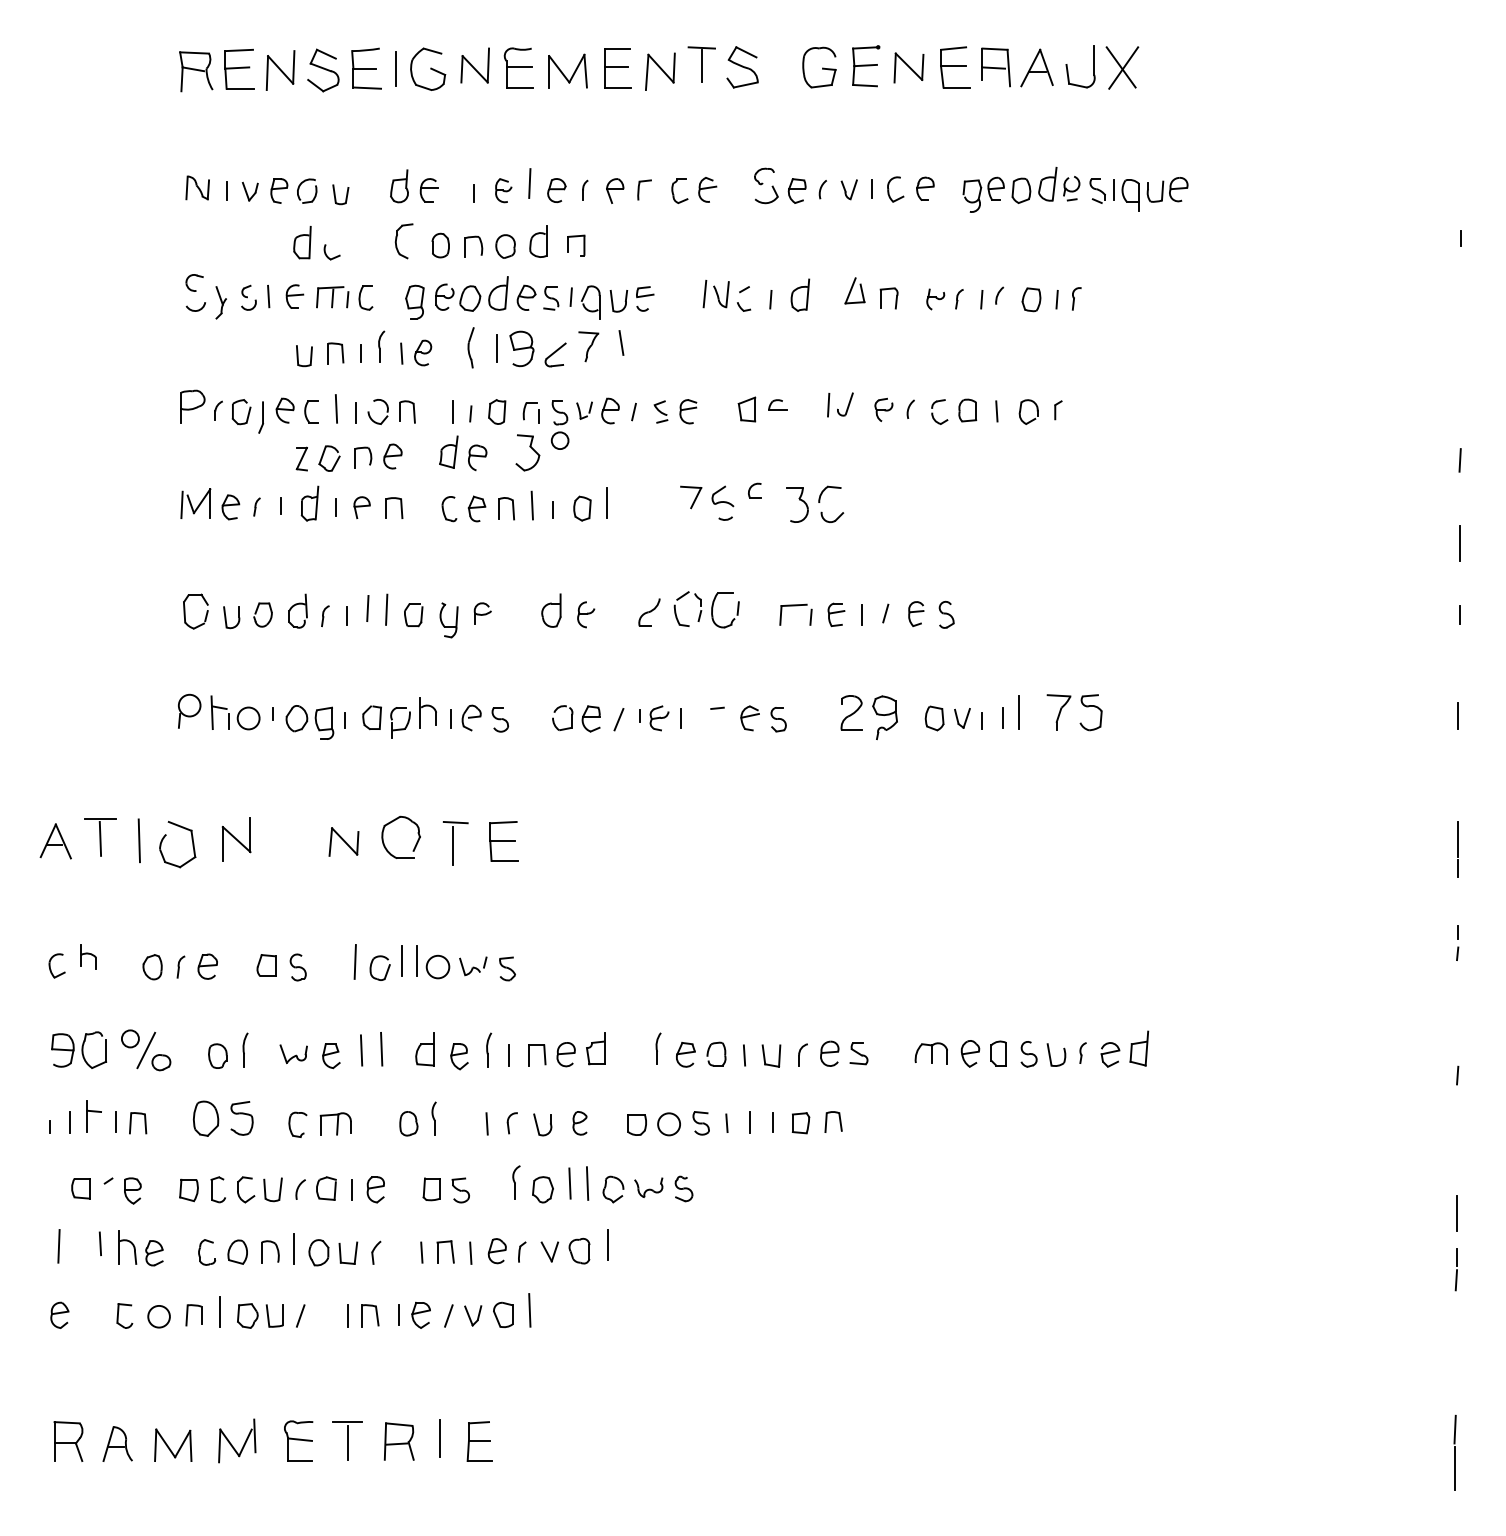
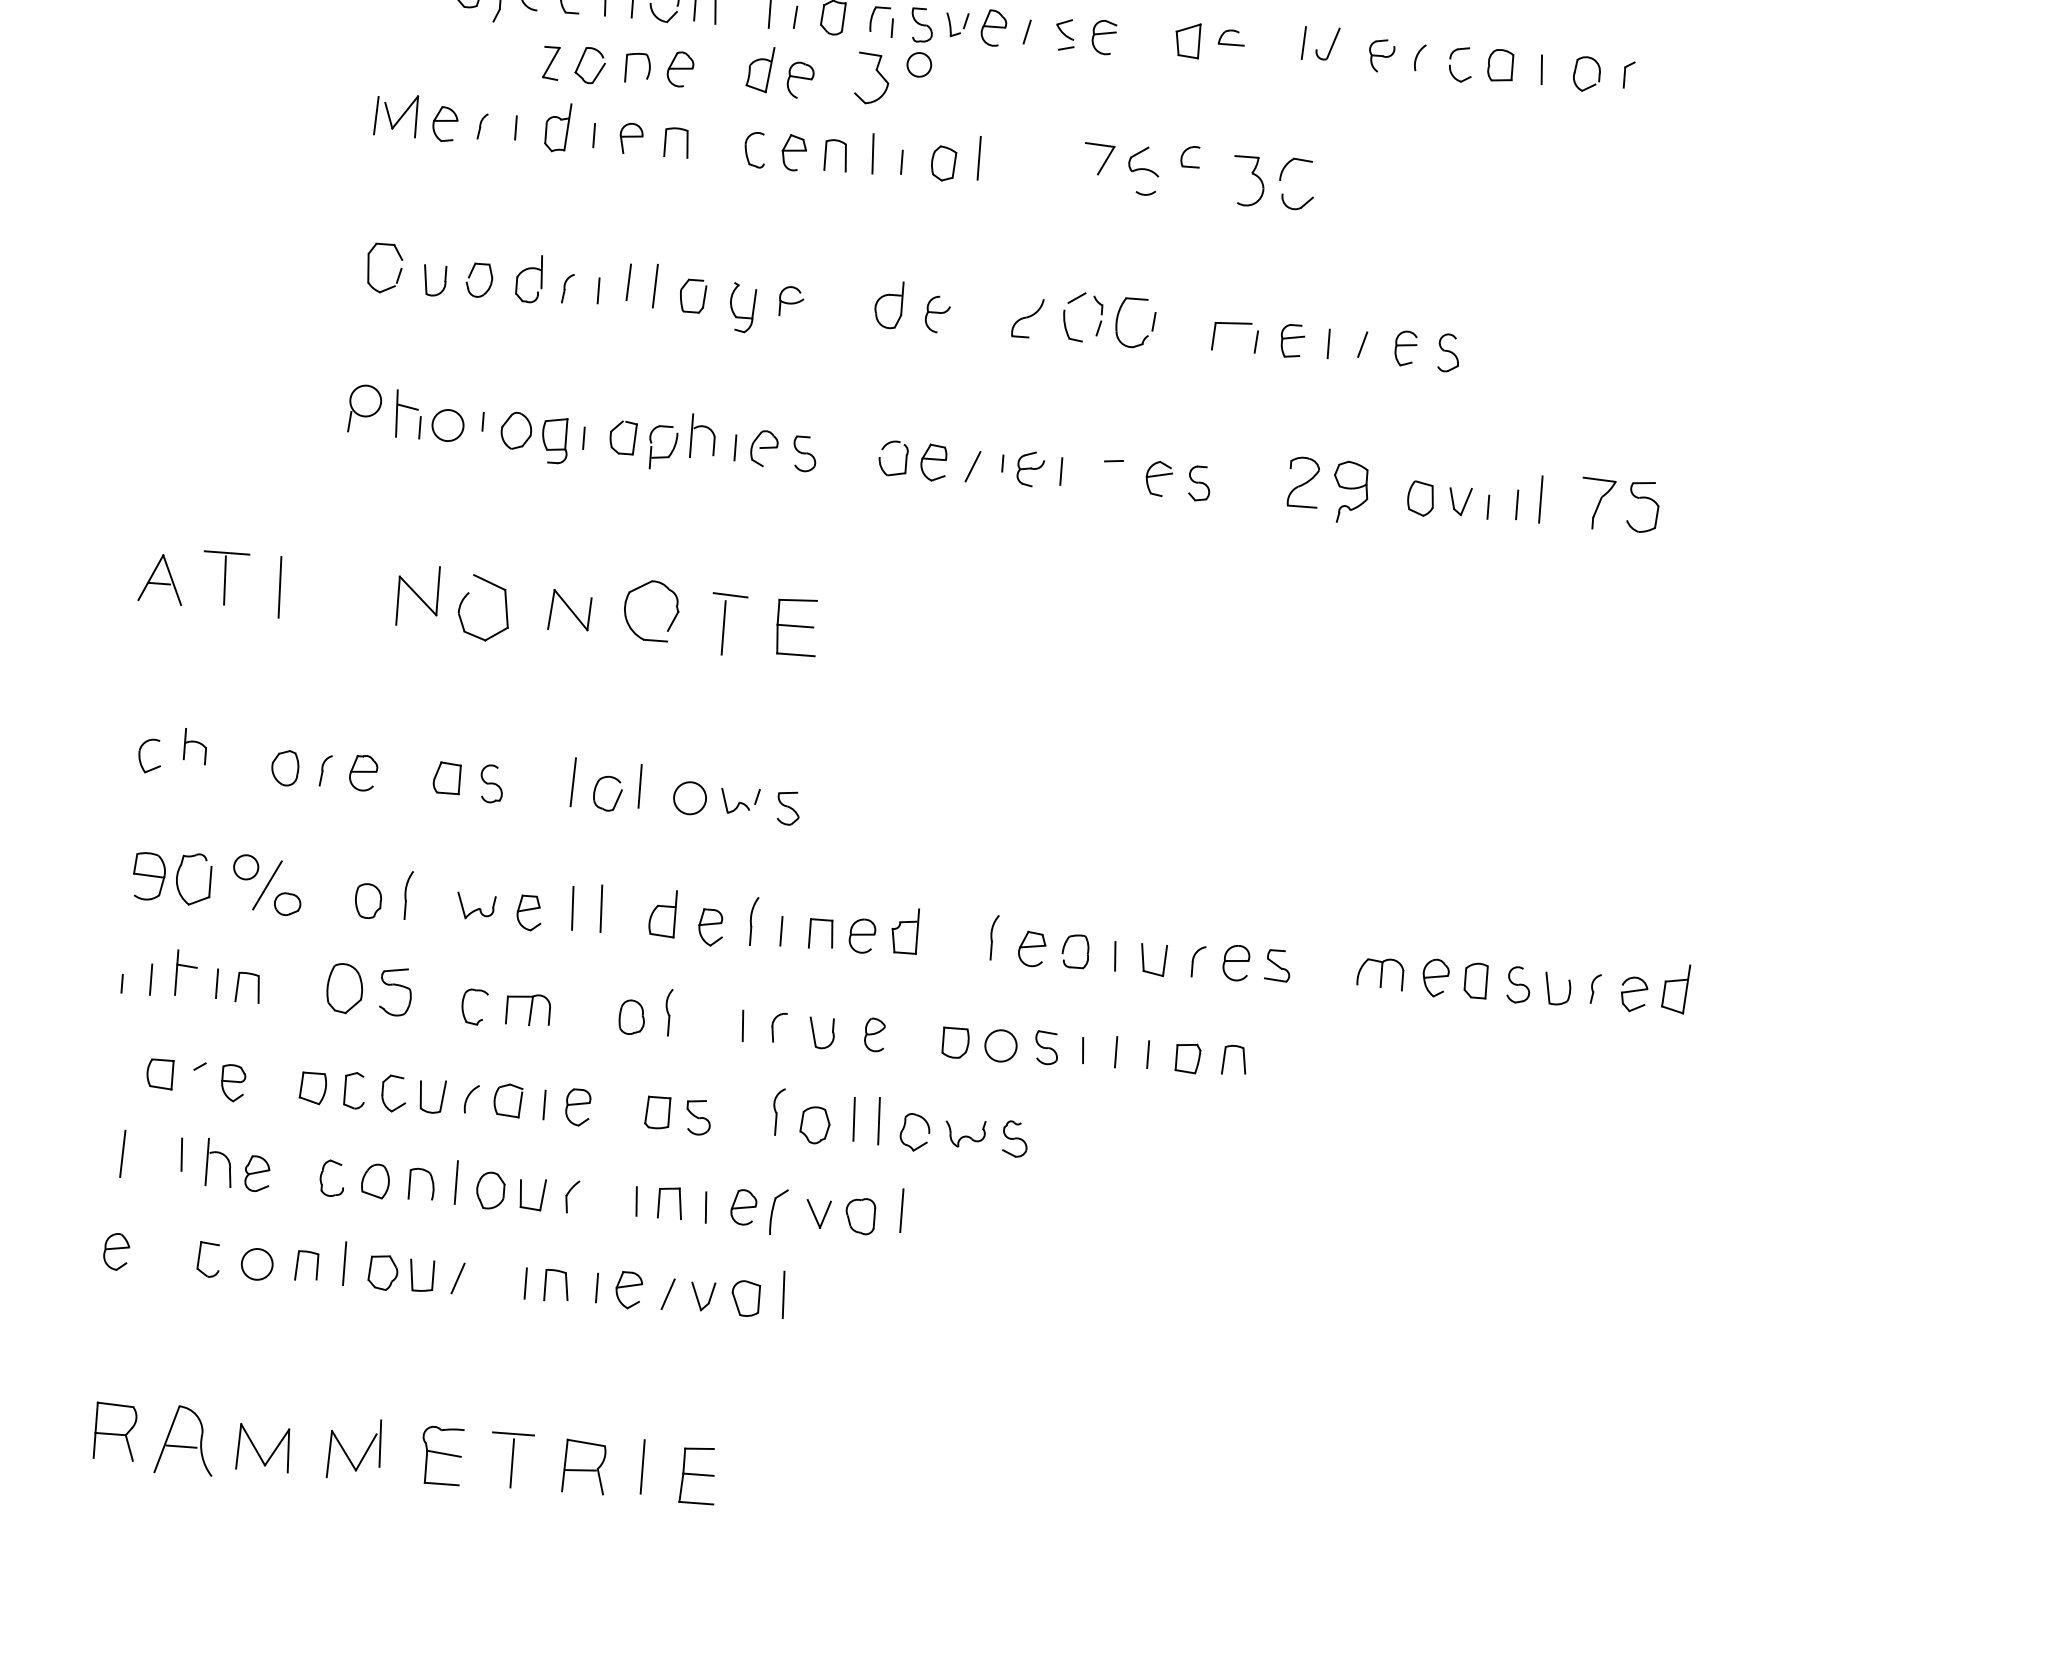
part: (166, 835) -> (469, 594), moved
line: (417, 961) -> (661, 788), removed
part: (522, 1251) -> (779, 1210), size x1.6
part: (117, 1443) -> (184, 1439), size x1.4

